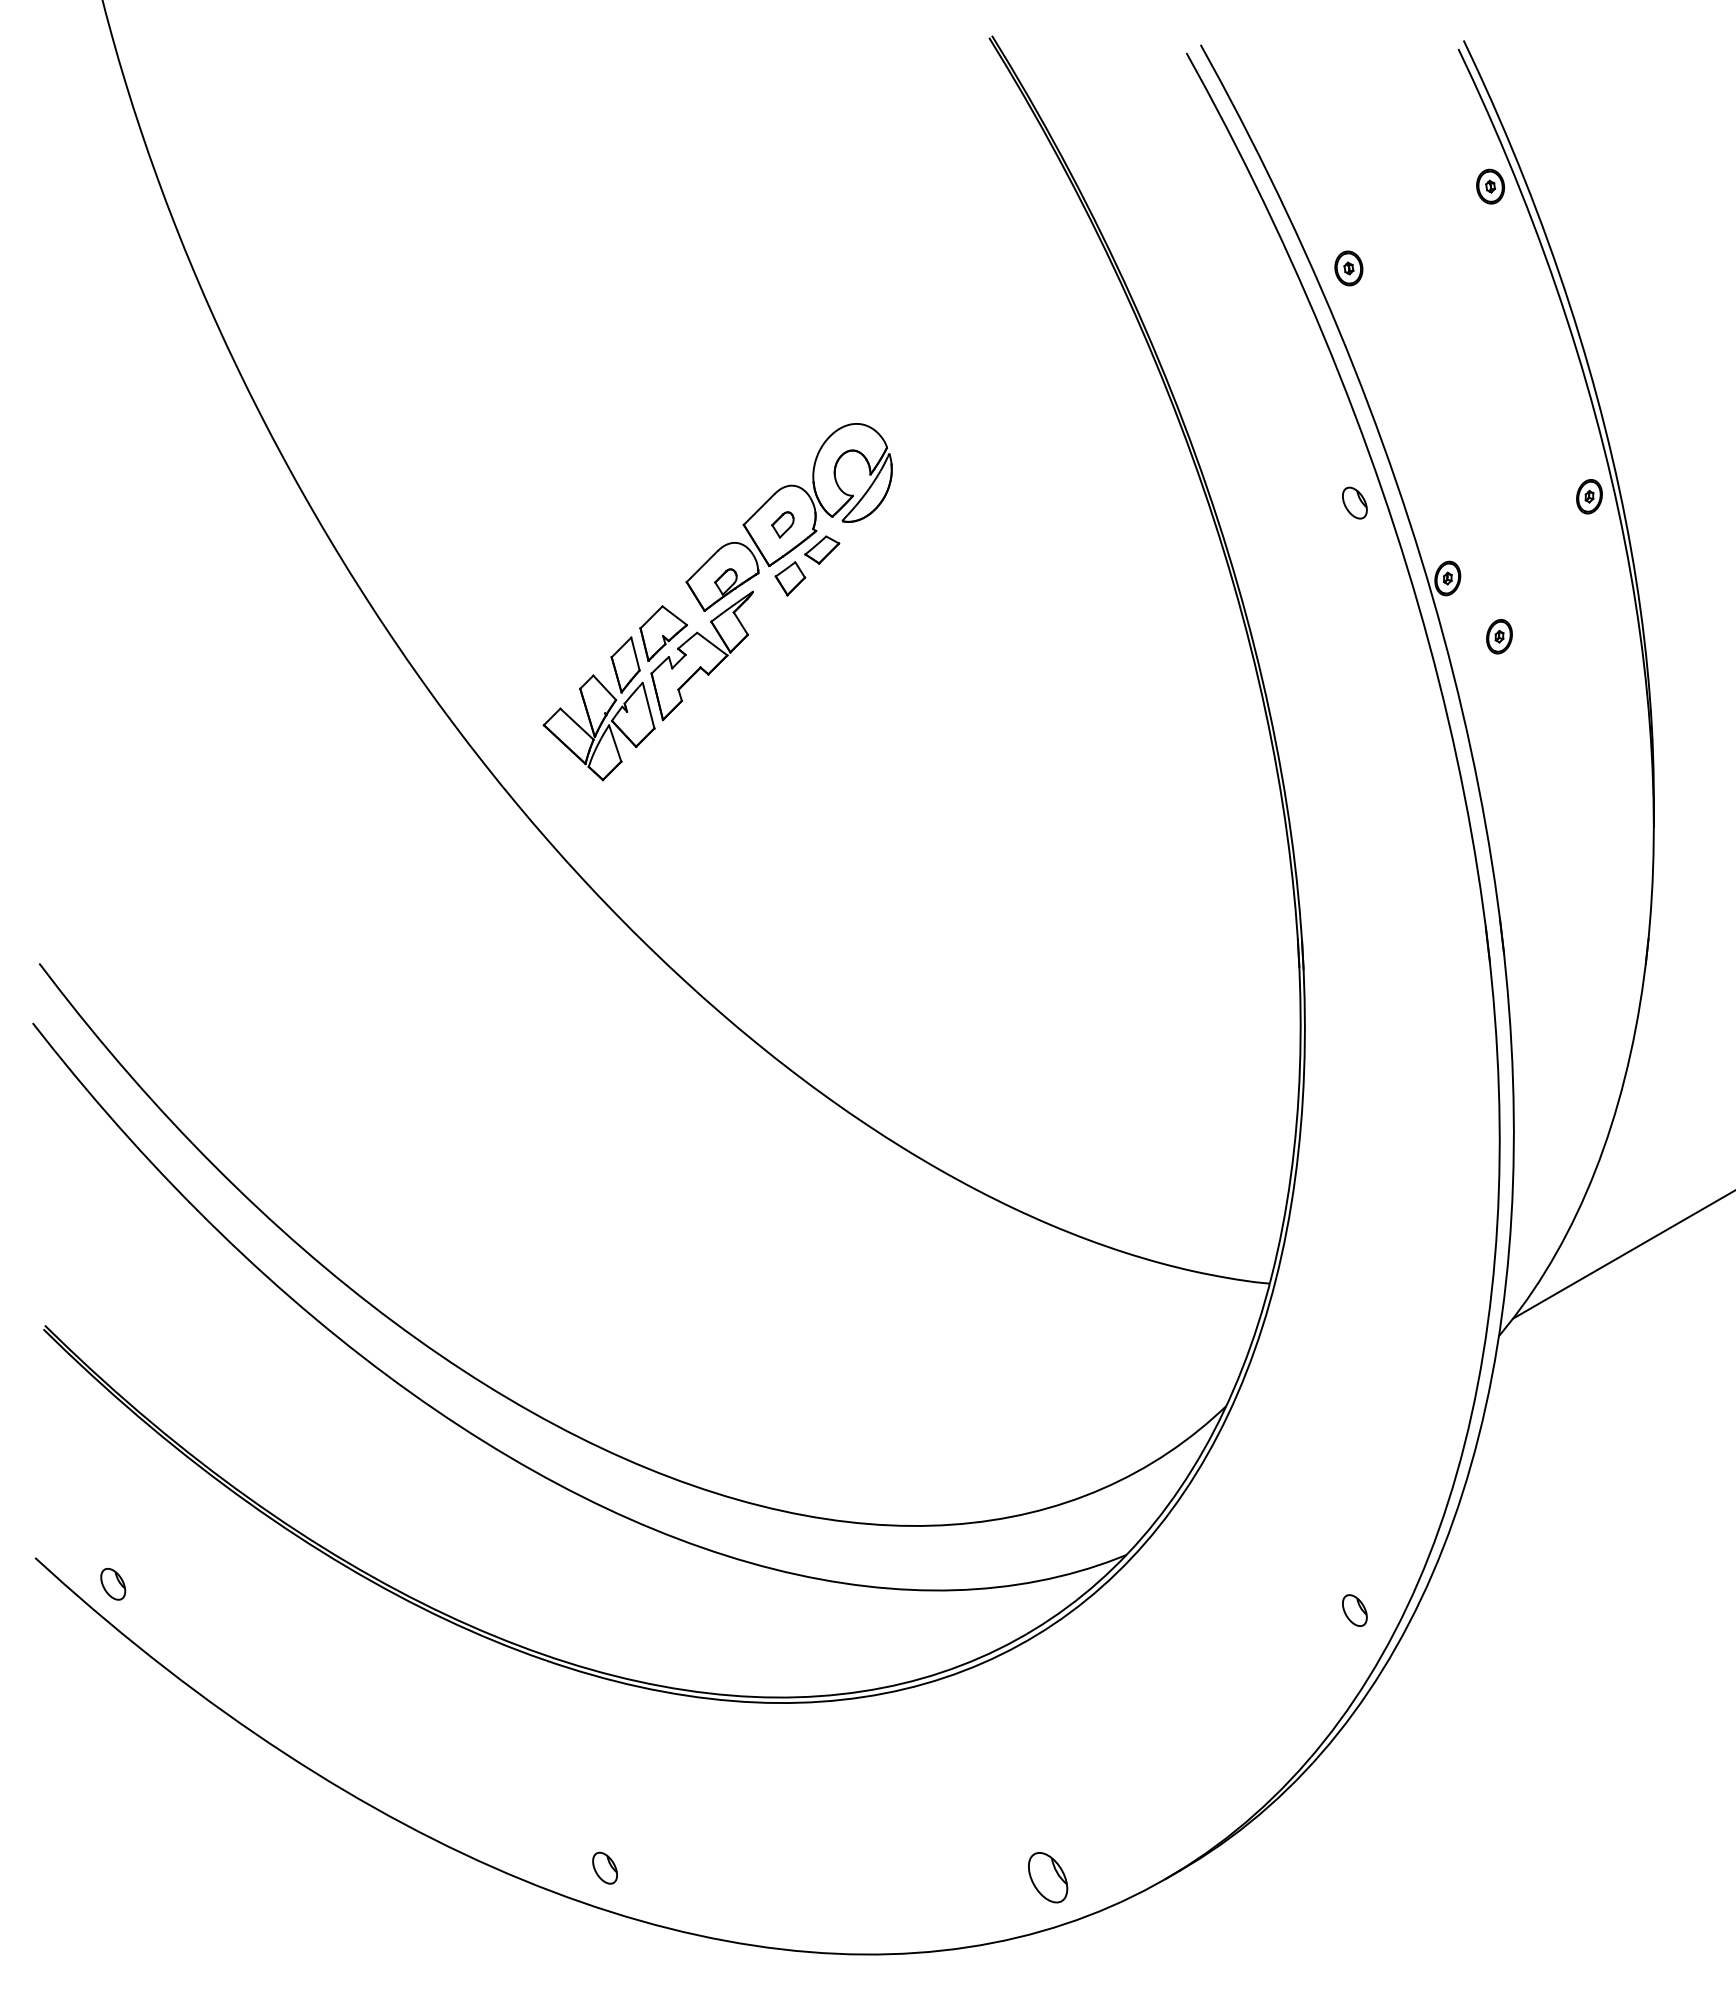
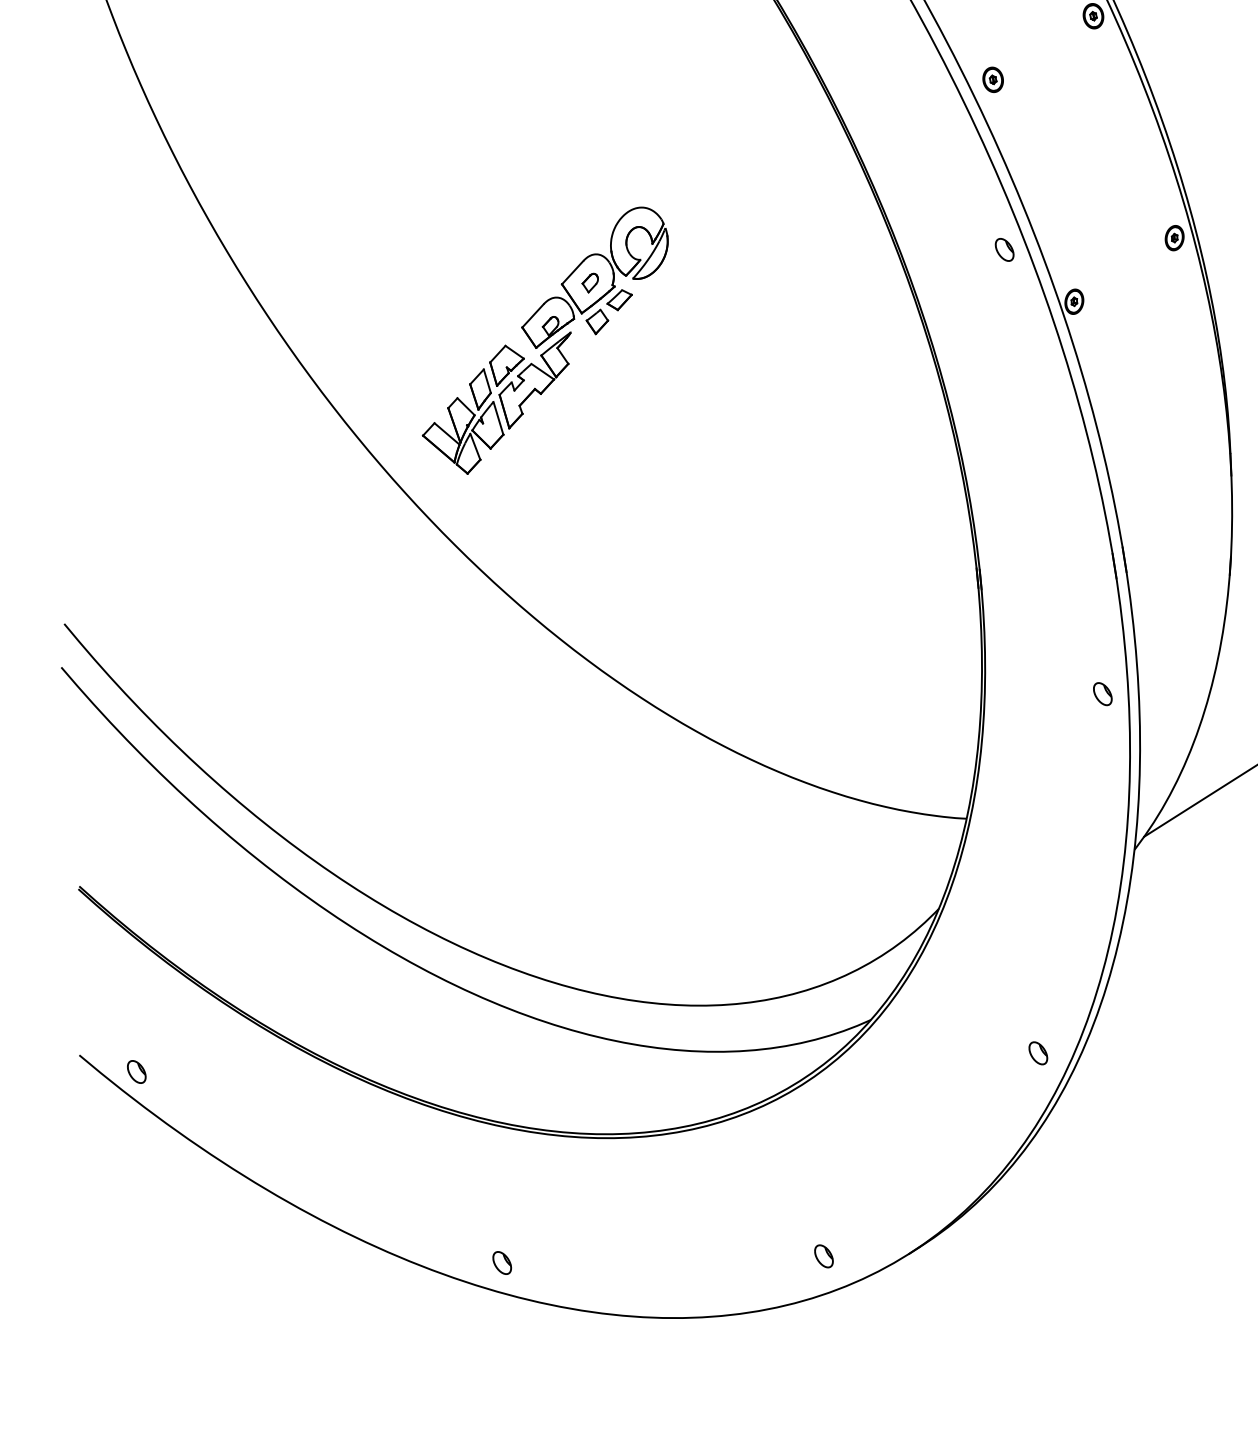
part: (1499, 636) -> (1113, 342), removed
part: (1464, 1119) -> (1102, 693), added
part: (1048, 1877) -> (824, 1256), size x0.62

